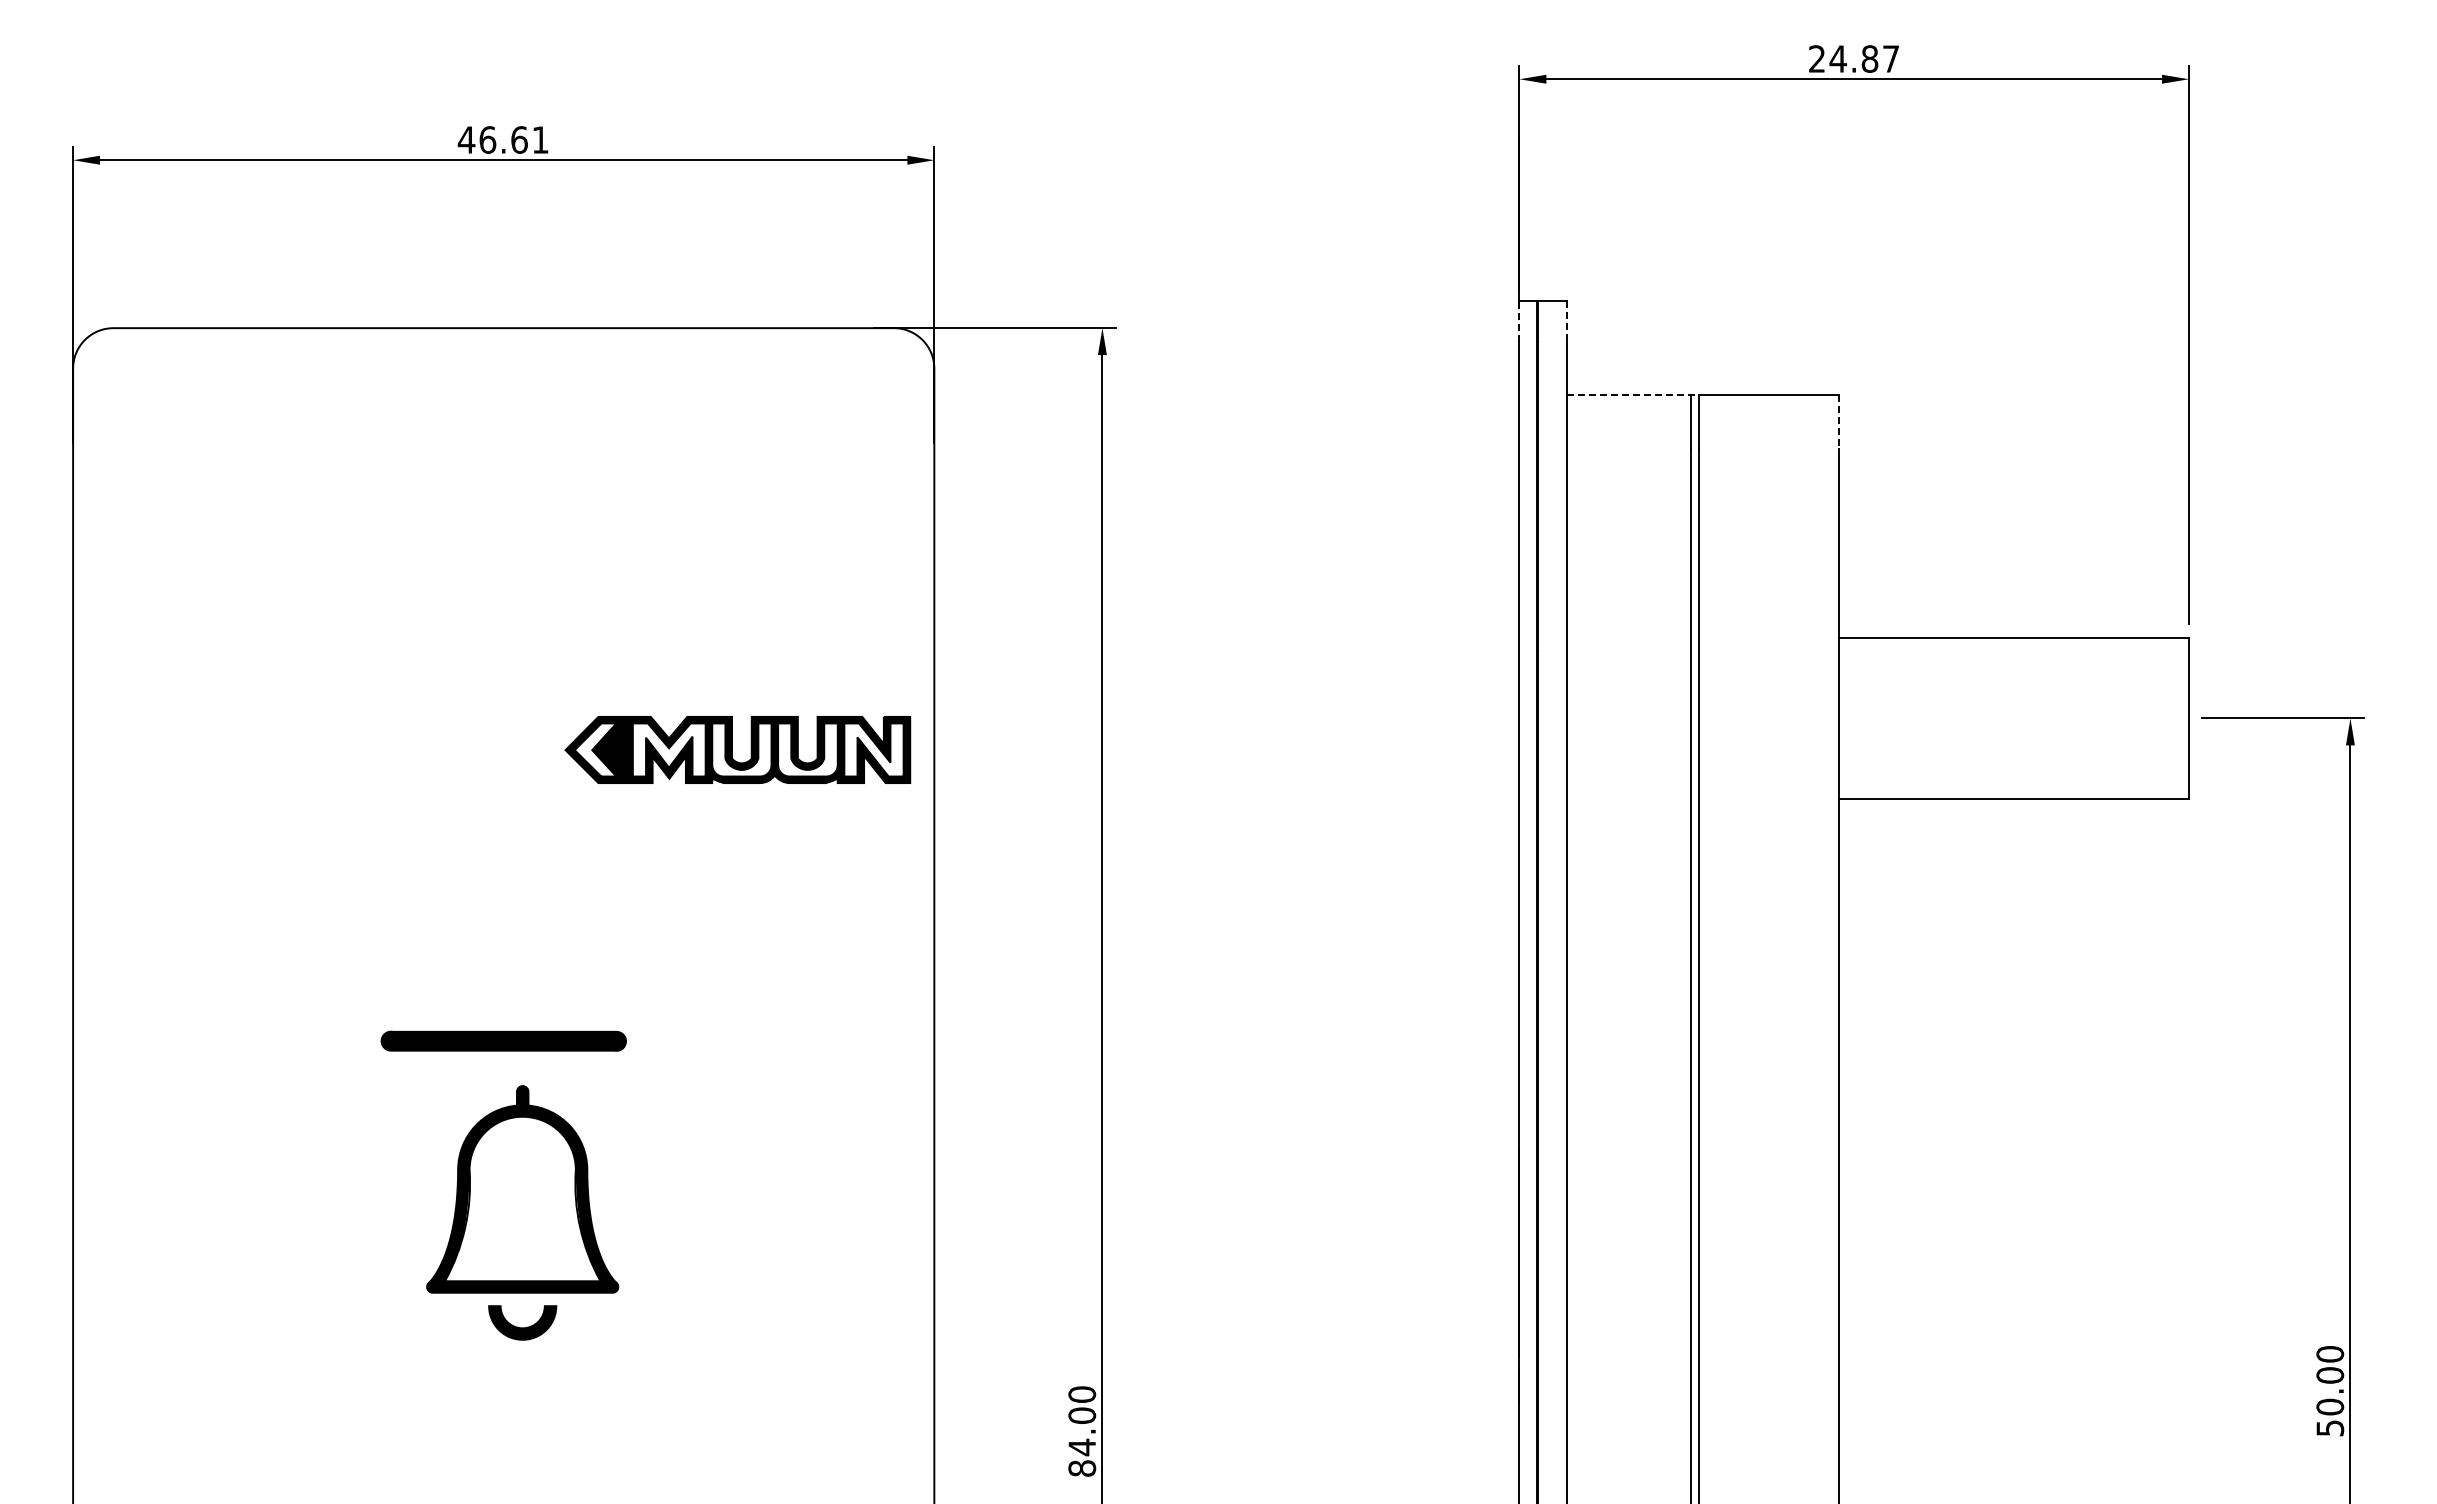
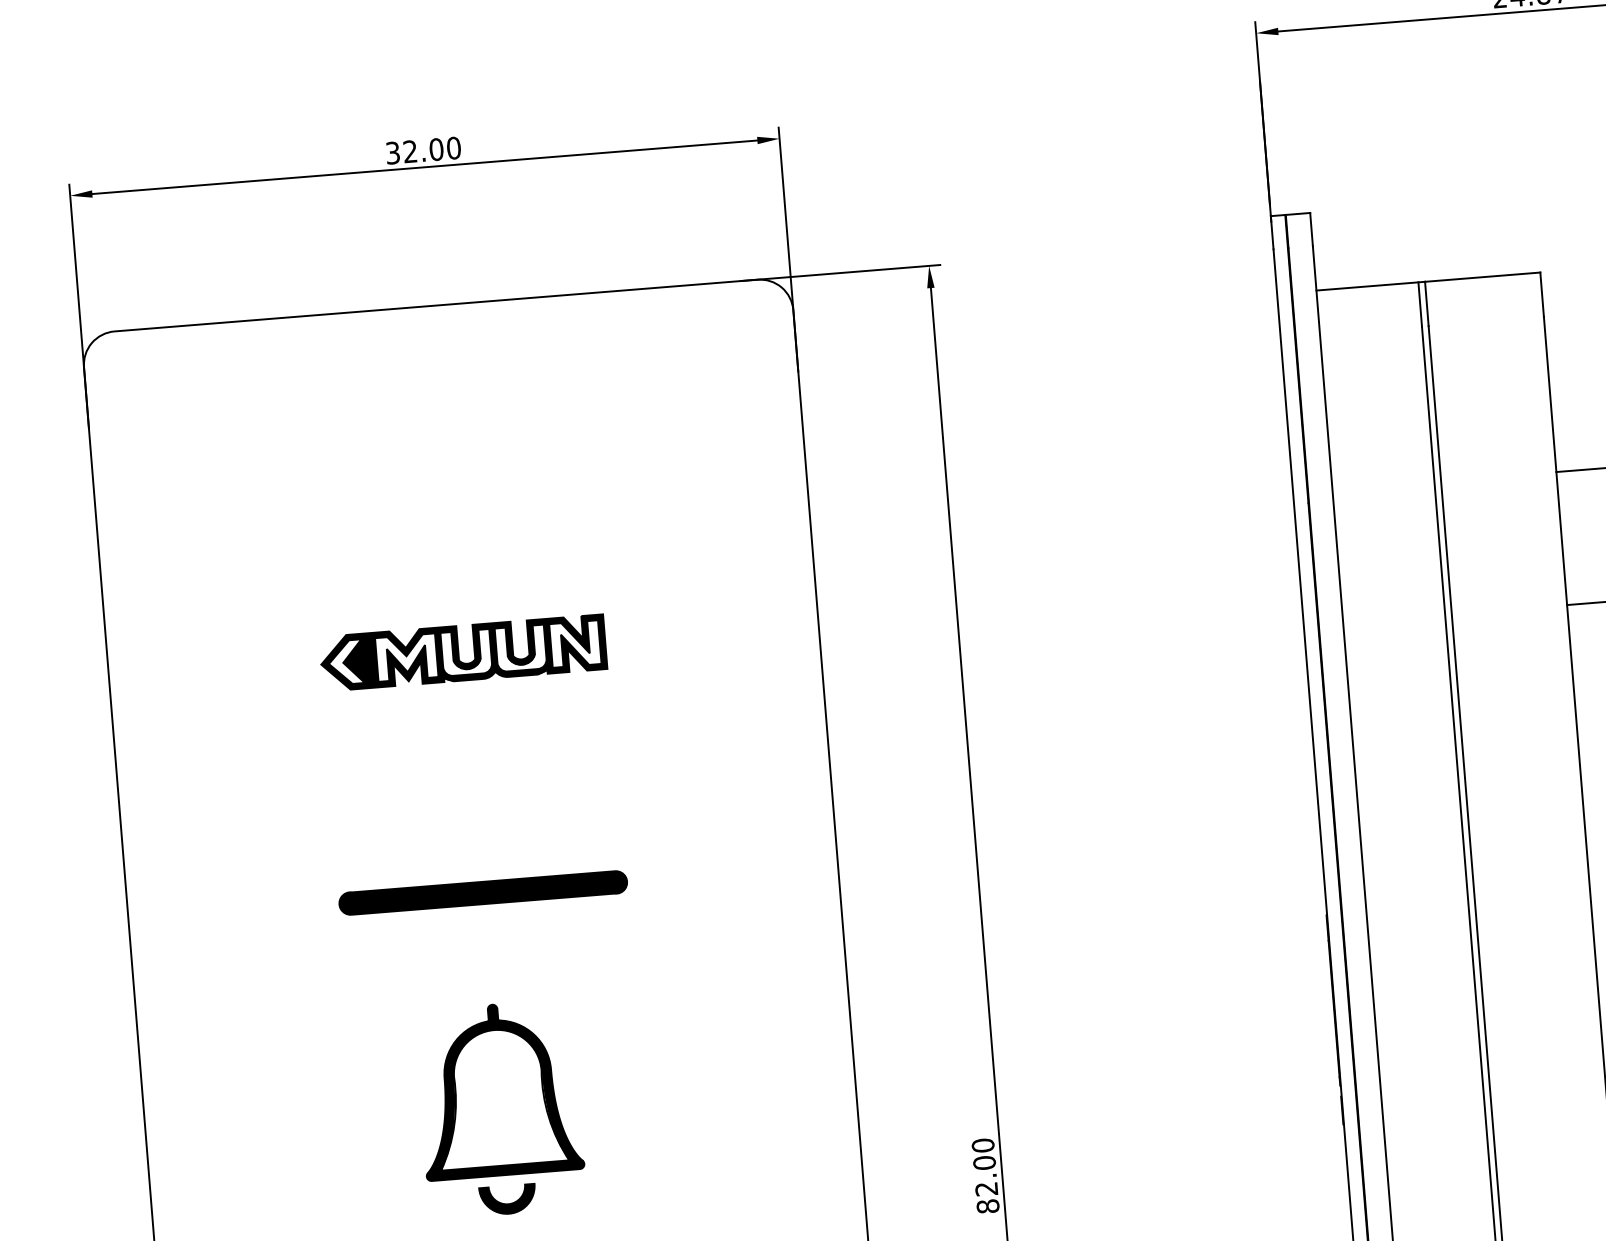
text: (502, 139) -> (422, 150), 46.61 -> 32.00
line: (1519, 320) -> (1272, 231), dashed -> solid
line: (1567, 321) -> (1311, 229), dashed -> solid
line: (1633, 395) -> (1371, 286), dashed -> solid
line: (1839, 422) -> (1542, 294), dashed -> solid
part: (737, 749) -> (462, 652), moved
part: (503, 1040) -> (483, 892), size x1.43
part: (522, 1212) -> (500, 1108), moved
text: (1081, 1447) -> (986, 1189), 84.00 -> 82.00

